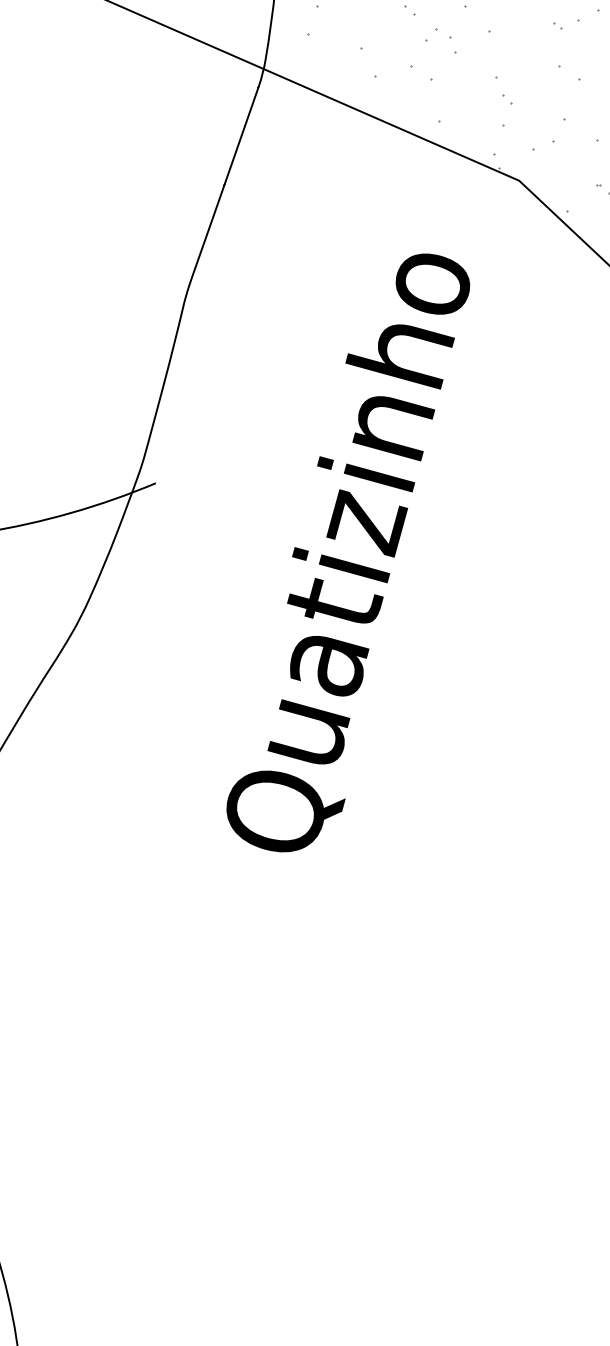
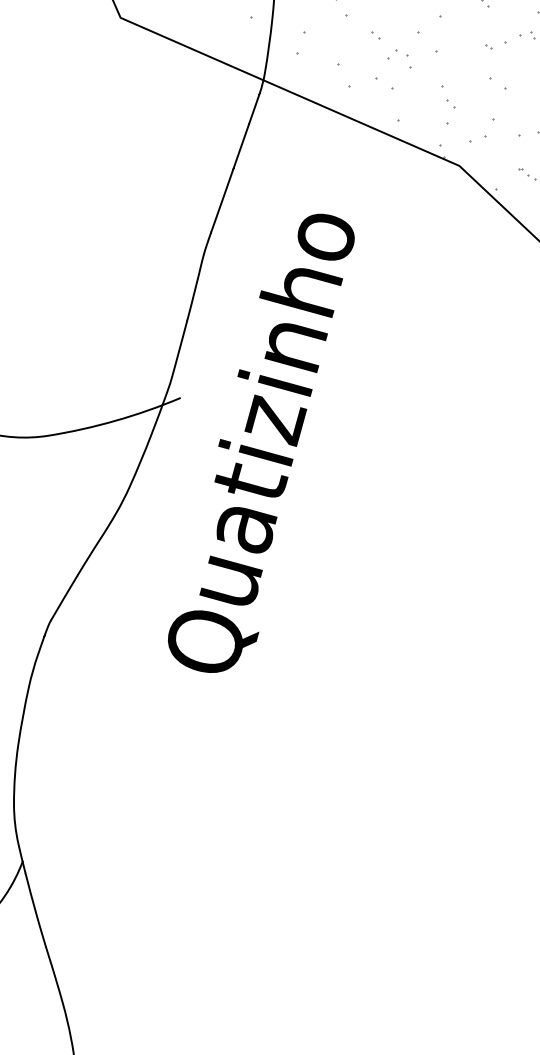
text: (348, 551) -> (261, 442), moved

